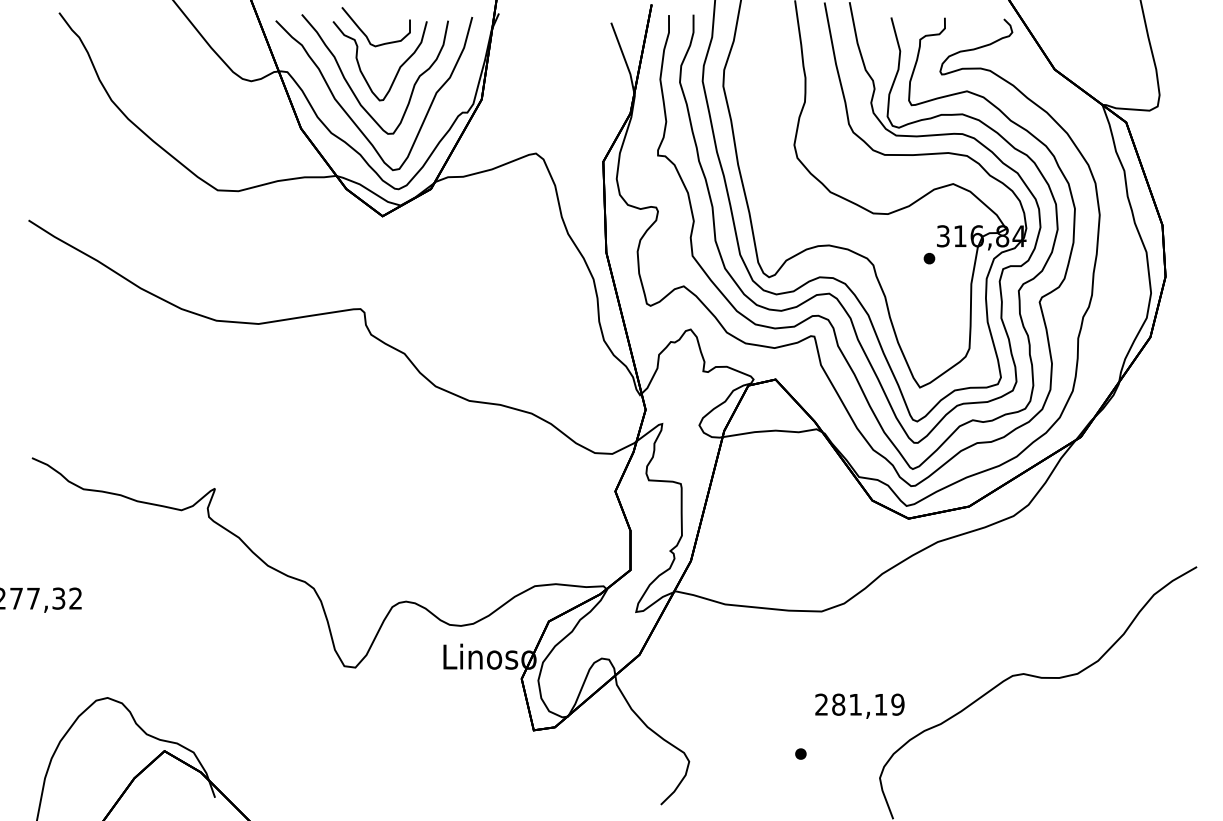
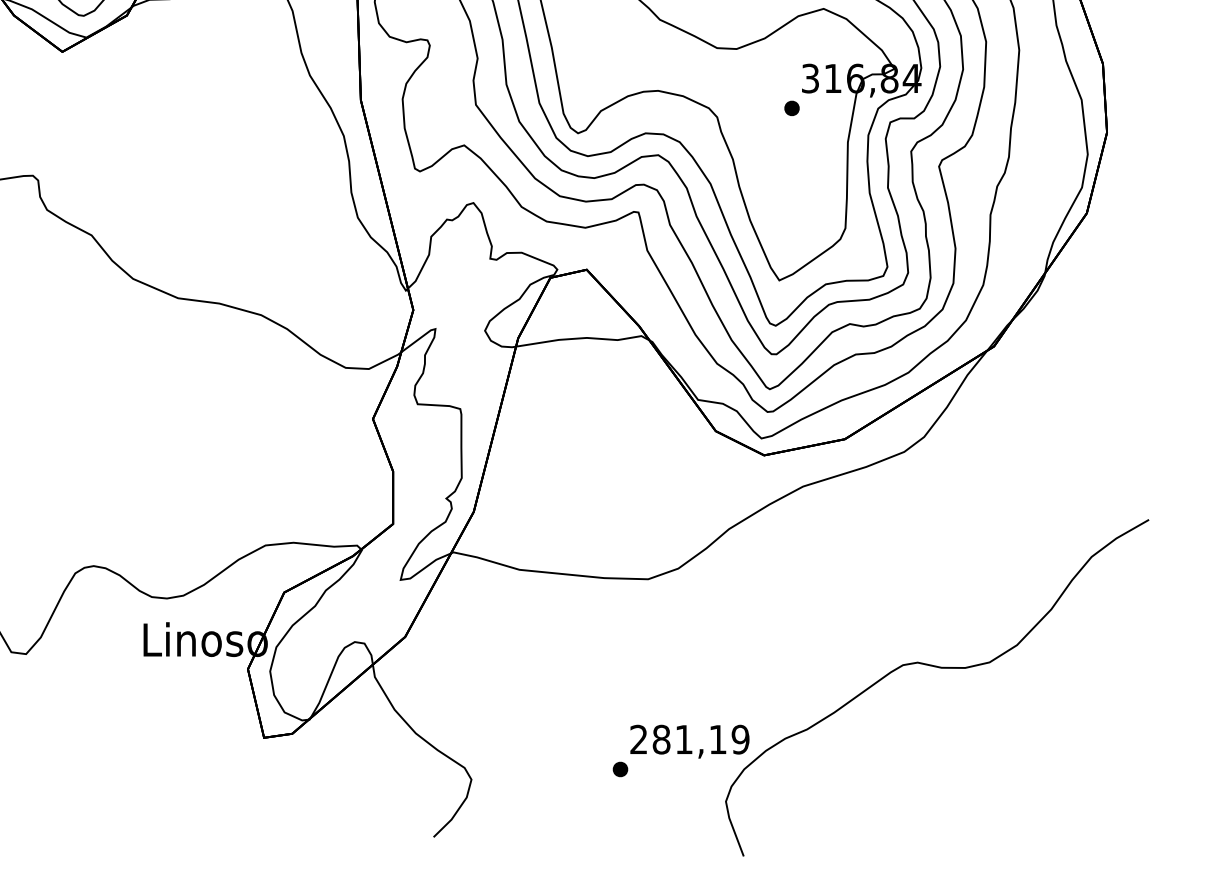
text: (859, 705) -> (689, 740), moved

